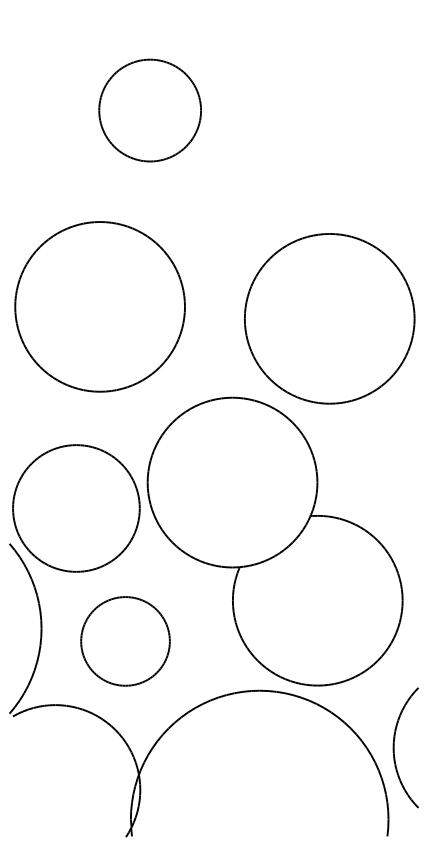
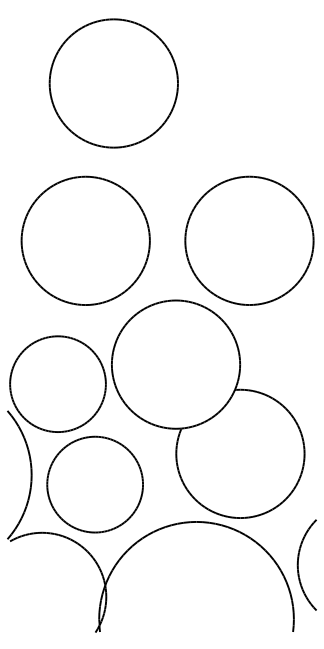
part: (149, 110) -> (113, 83), size x1.67
part: (99, 306) -> (85, 240), moved
part: (125, 641) -> (95, 484), size x1.43

